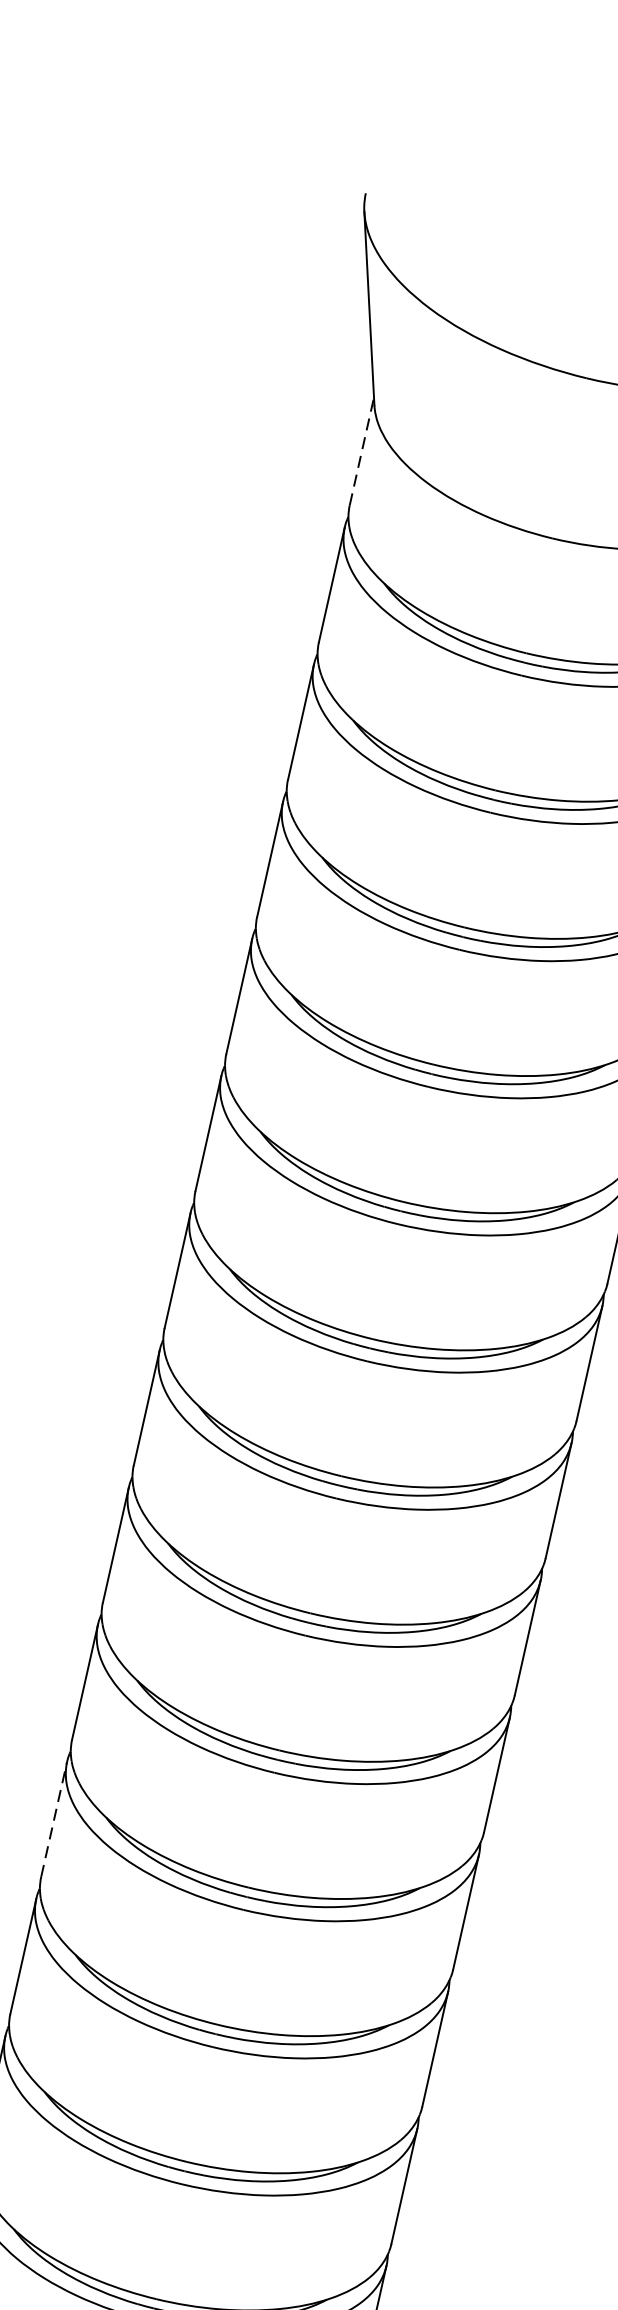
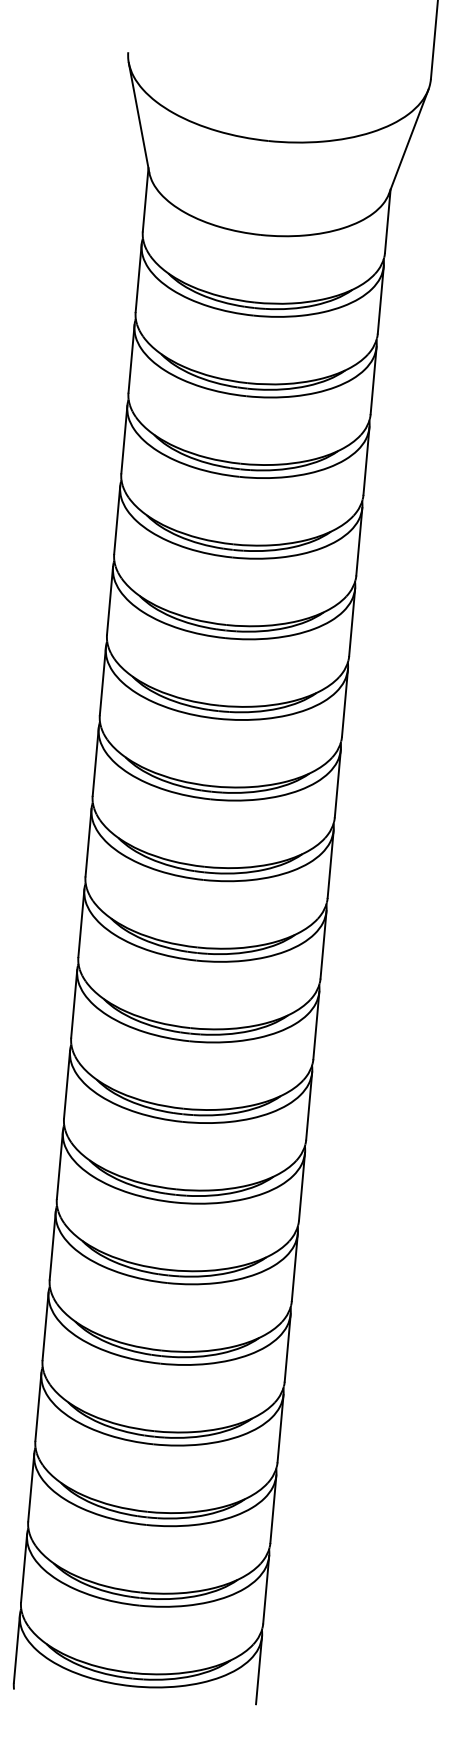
line: (361, 450) -> (145, 199), dashed -> solid
line: (54, 1818) -> (74, 1003), dashed -> solid

